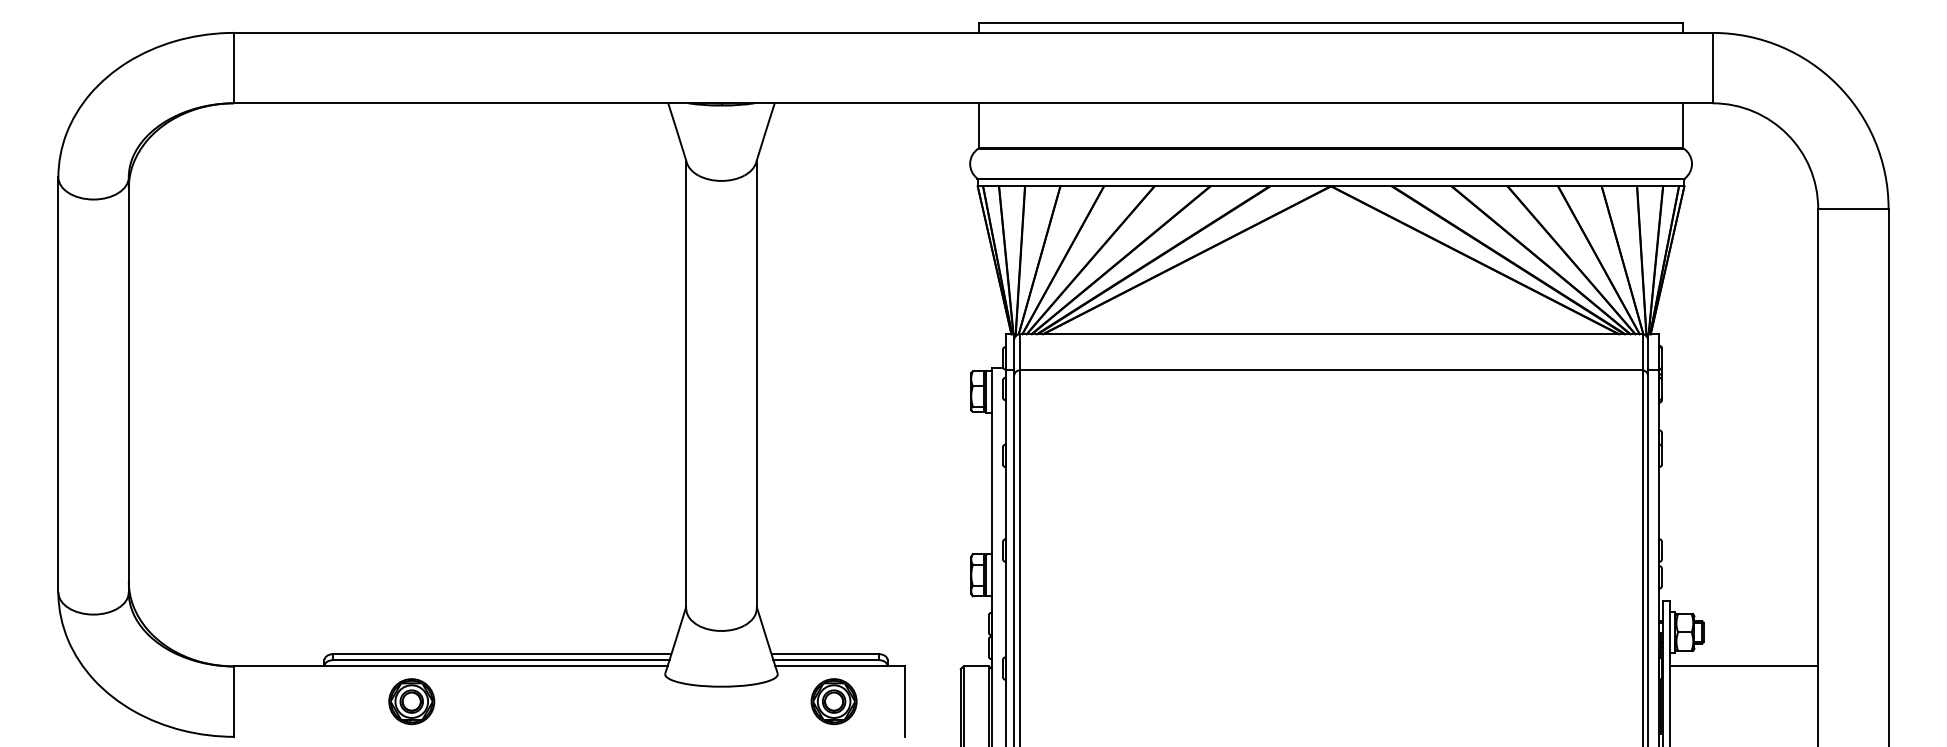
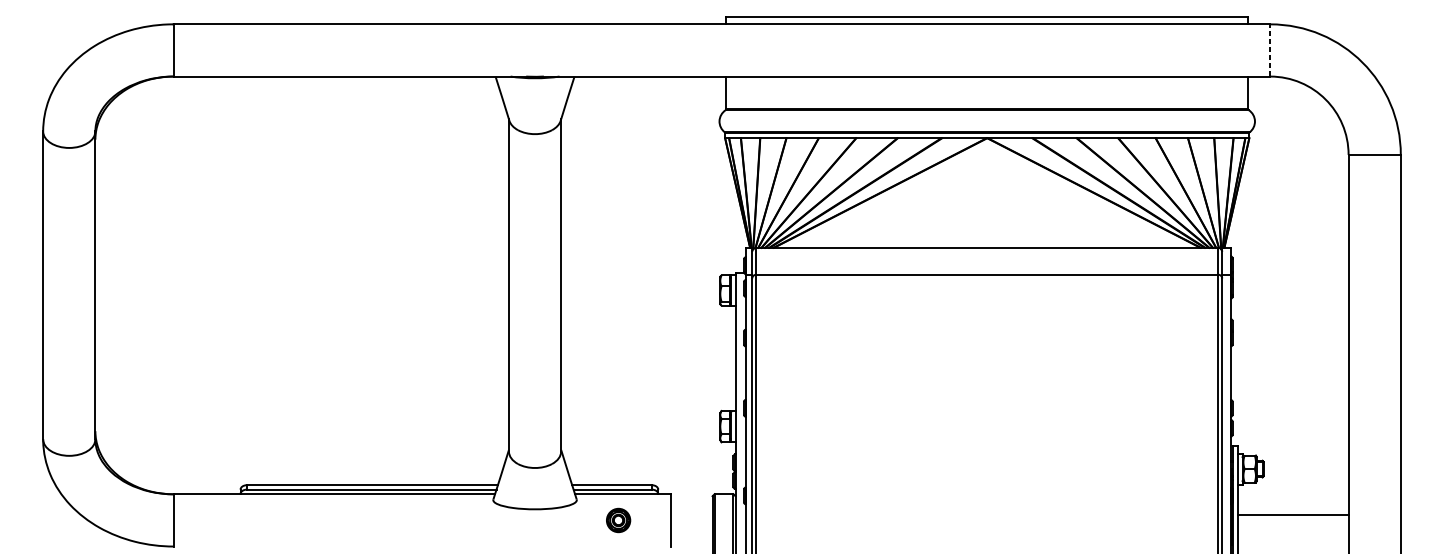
line: (1712, 67) -> (1270, 50), solid -> dashed
line: (1743, 666) -> (1293, 515), moved
part: (411, 701) -> (305, 520), removed
part: (833, 701) -> (618, 520), size x0.7

